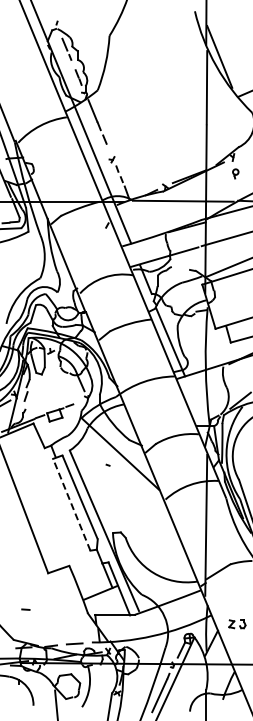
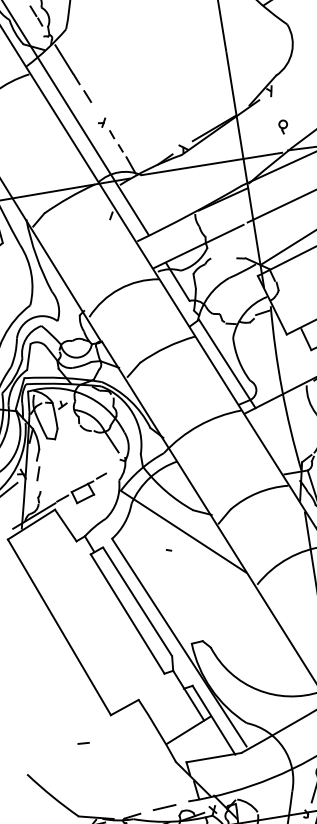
part: (235, 173) -> (283, 126), moved
line: (71, 504) -> (127, 613), dashed -> solid
line: (25, 609) -> (83, 743), moved

